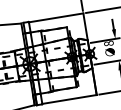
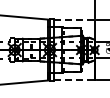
line: (56, 17) -> (74, 19), solid -> dashed
line: (69, 99) -> (74, 80), solid -> dashed

